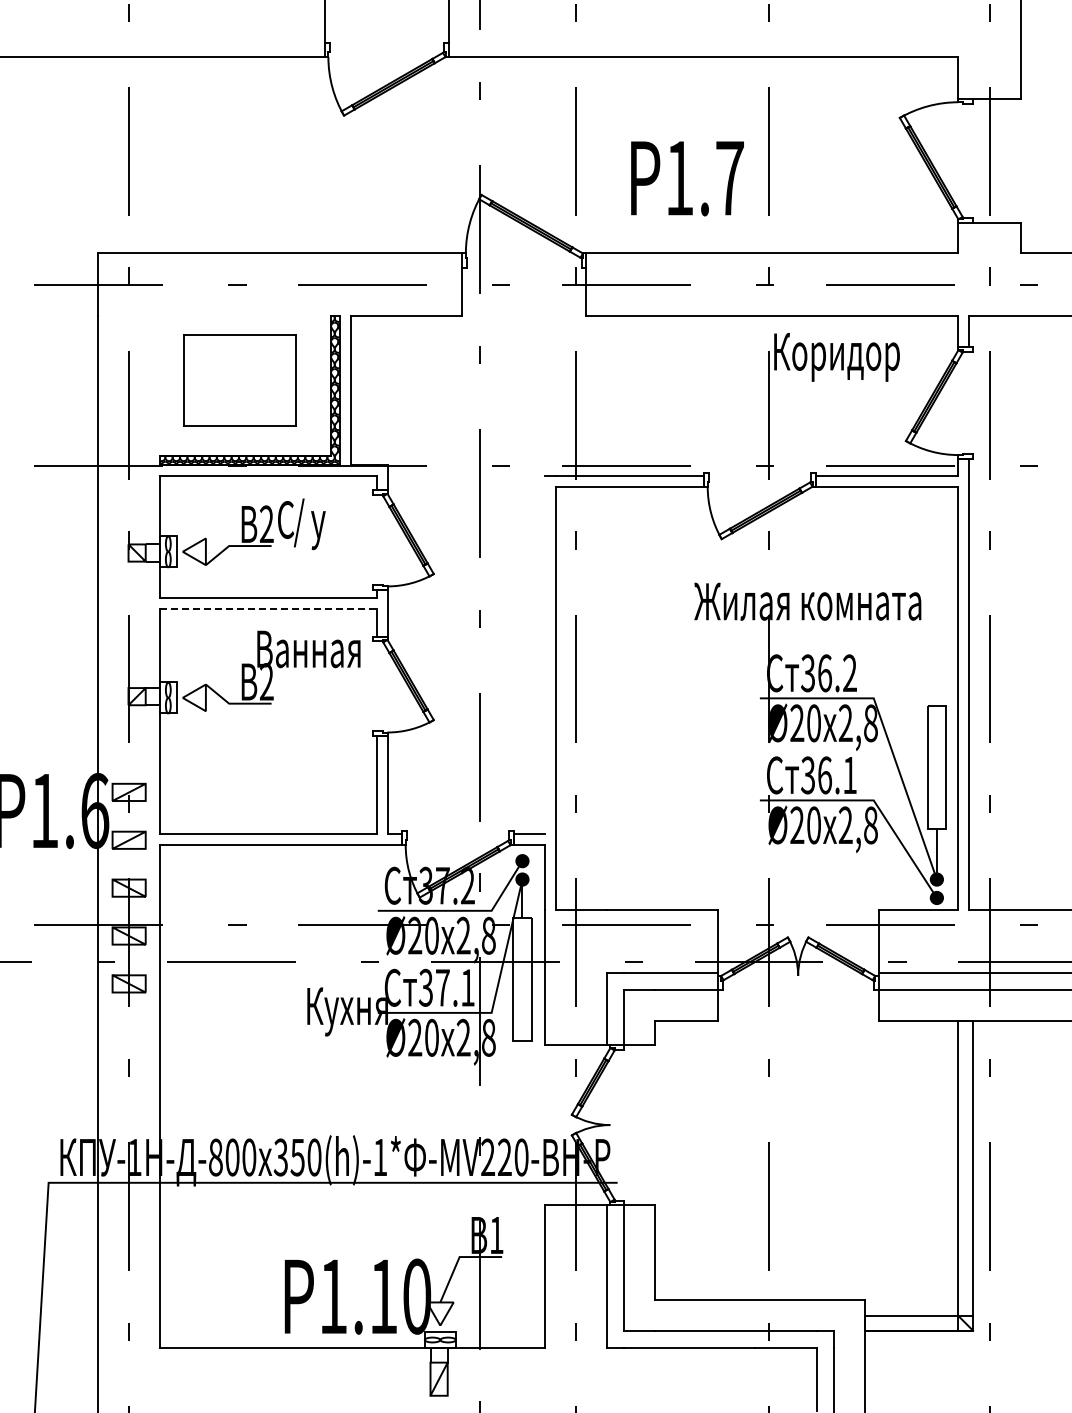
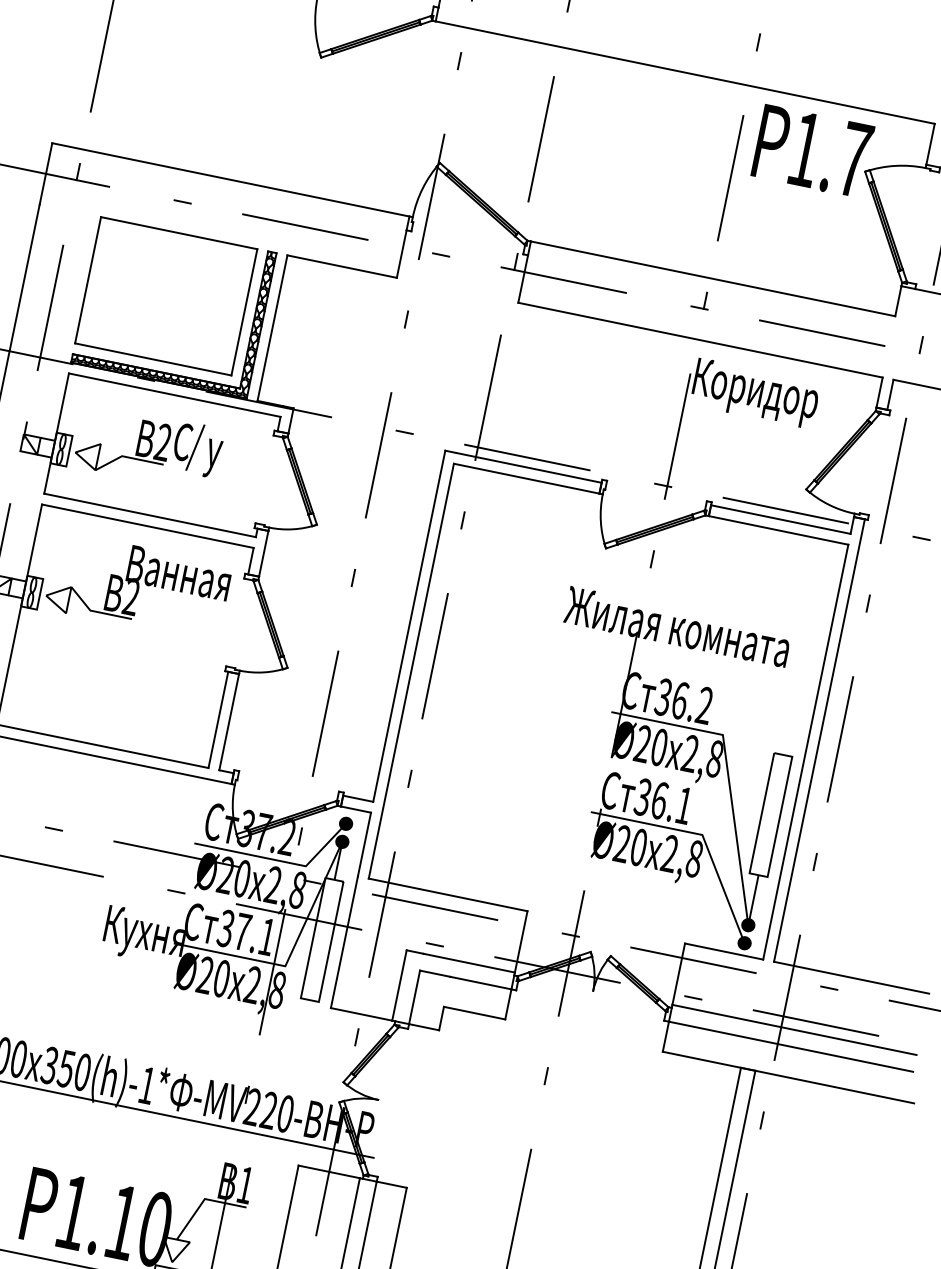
text: (687, 178) -> (812, 151), moved
part: (239, 380) -> (165, 296), size x1.43
line: (268, 609) -> (147, 526), dashed -> solid
line: (544, 654) -> (409, 625), added

